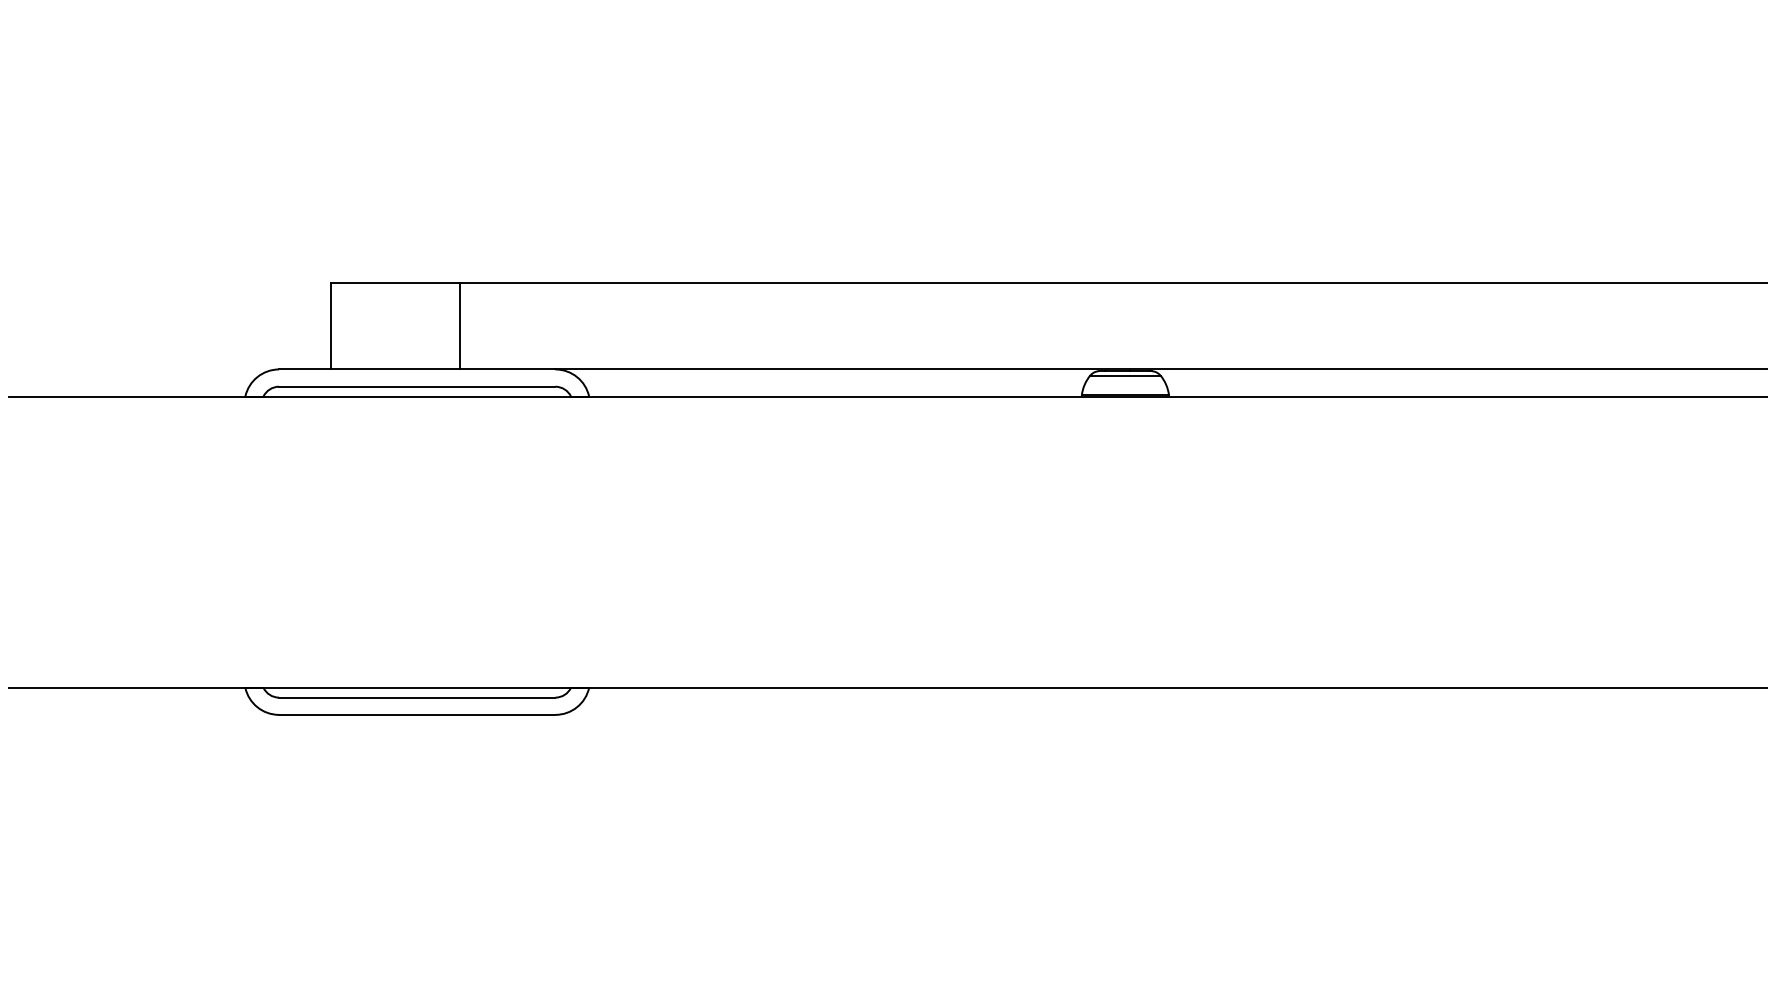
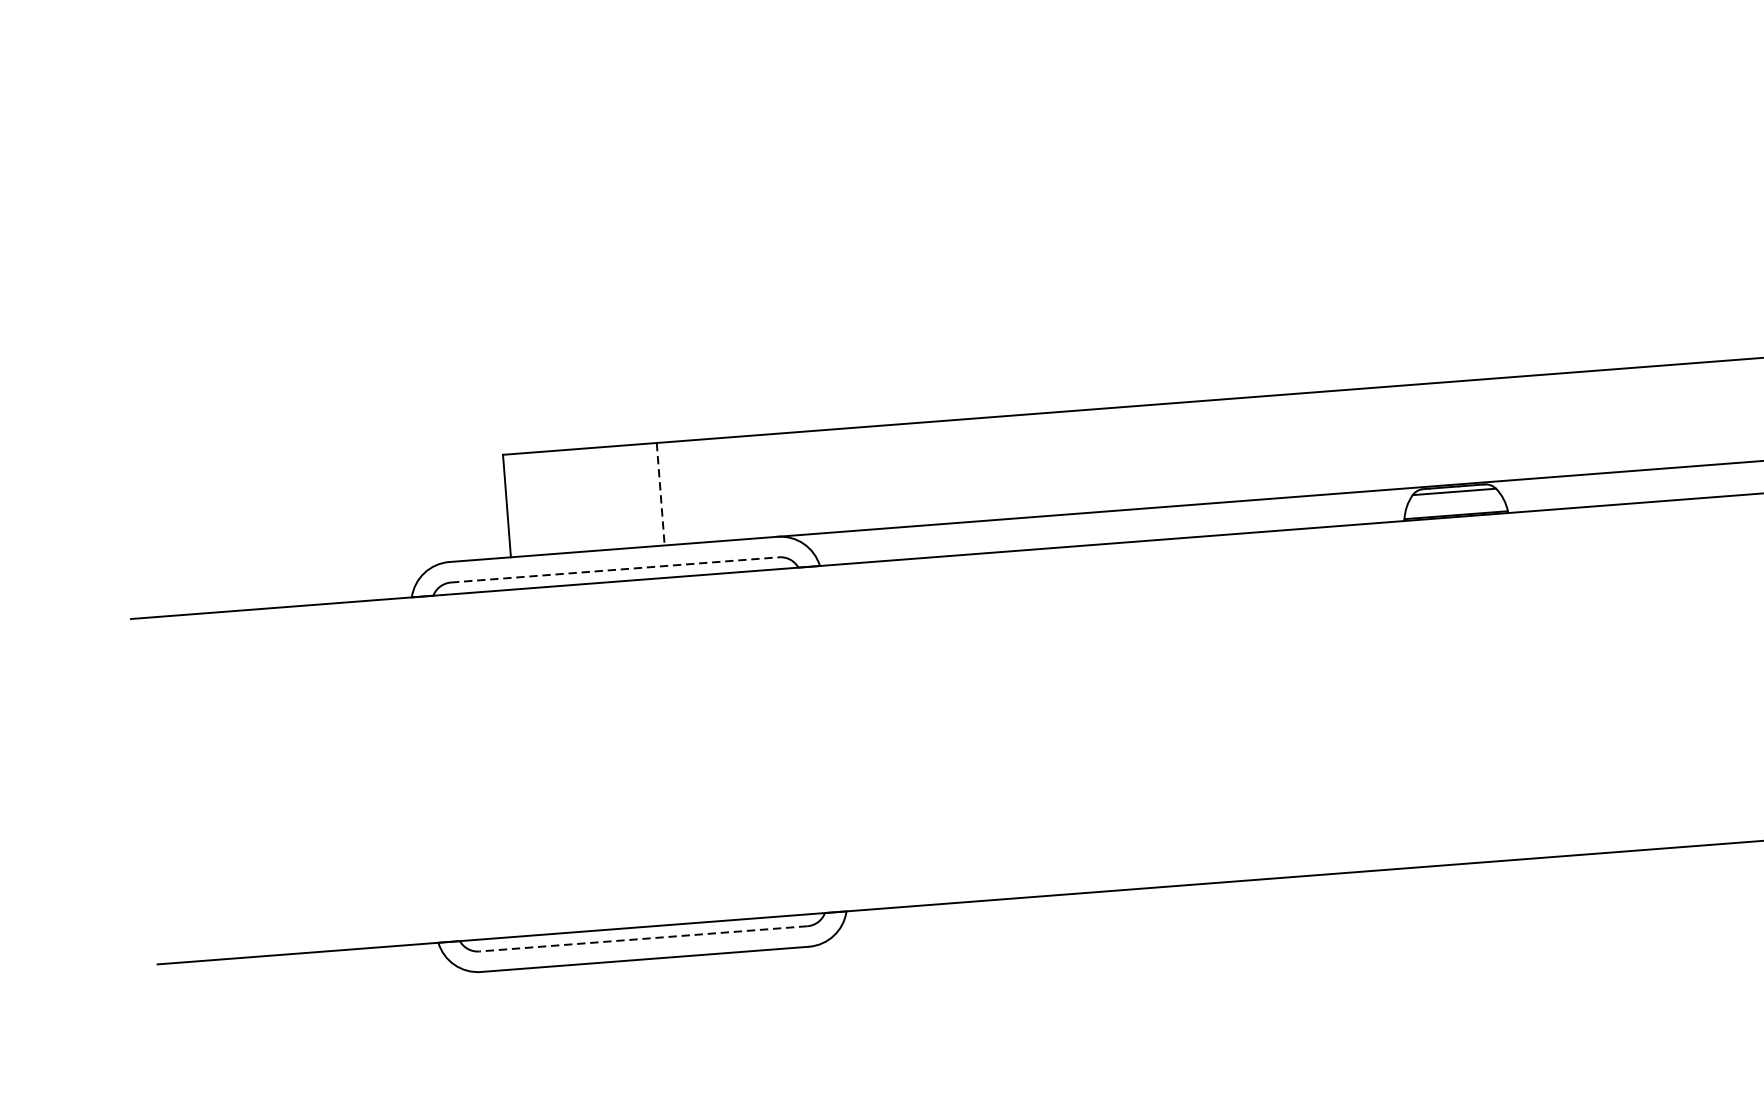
line: (460, 326) -> (660, 494), solid -> dashed
line: (417, 386) -> (615, 569), solid -> dashed
line: (416, 697) -> (642, 938), solid -> dashed

